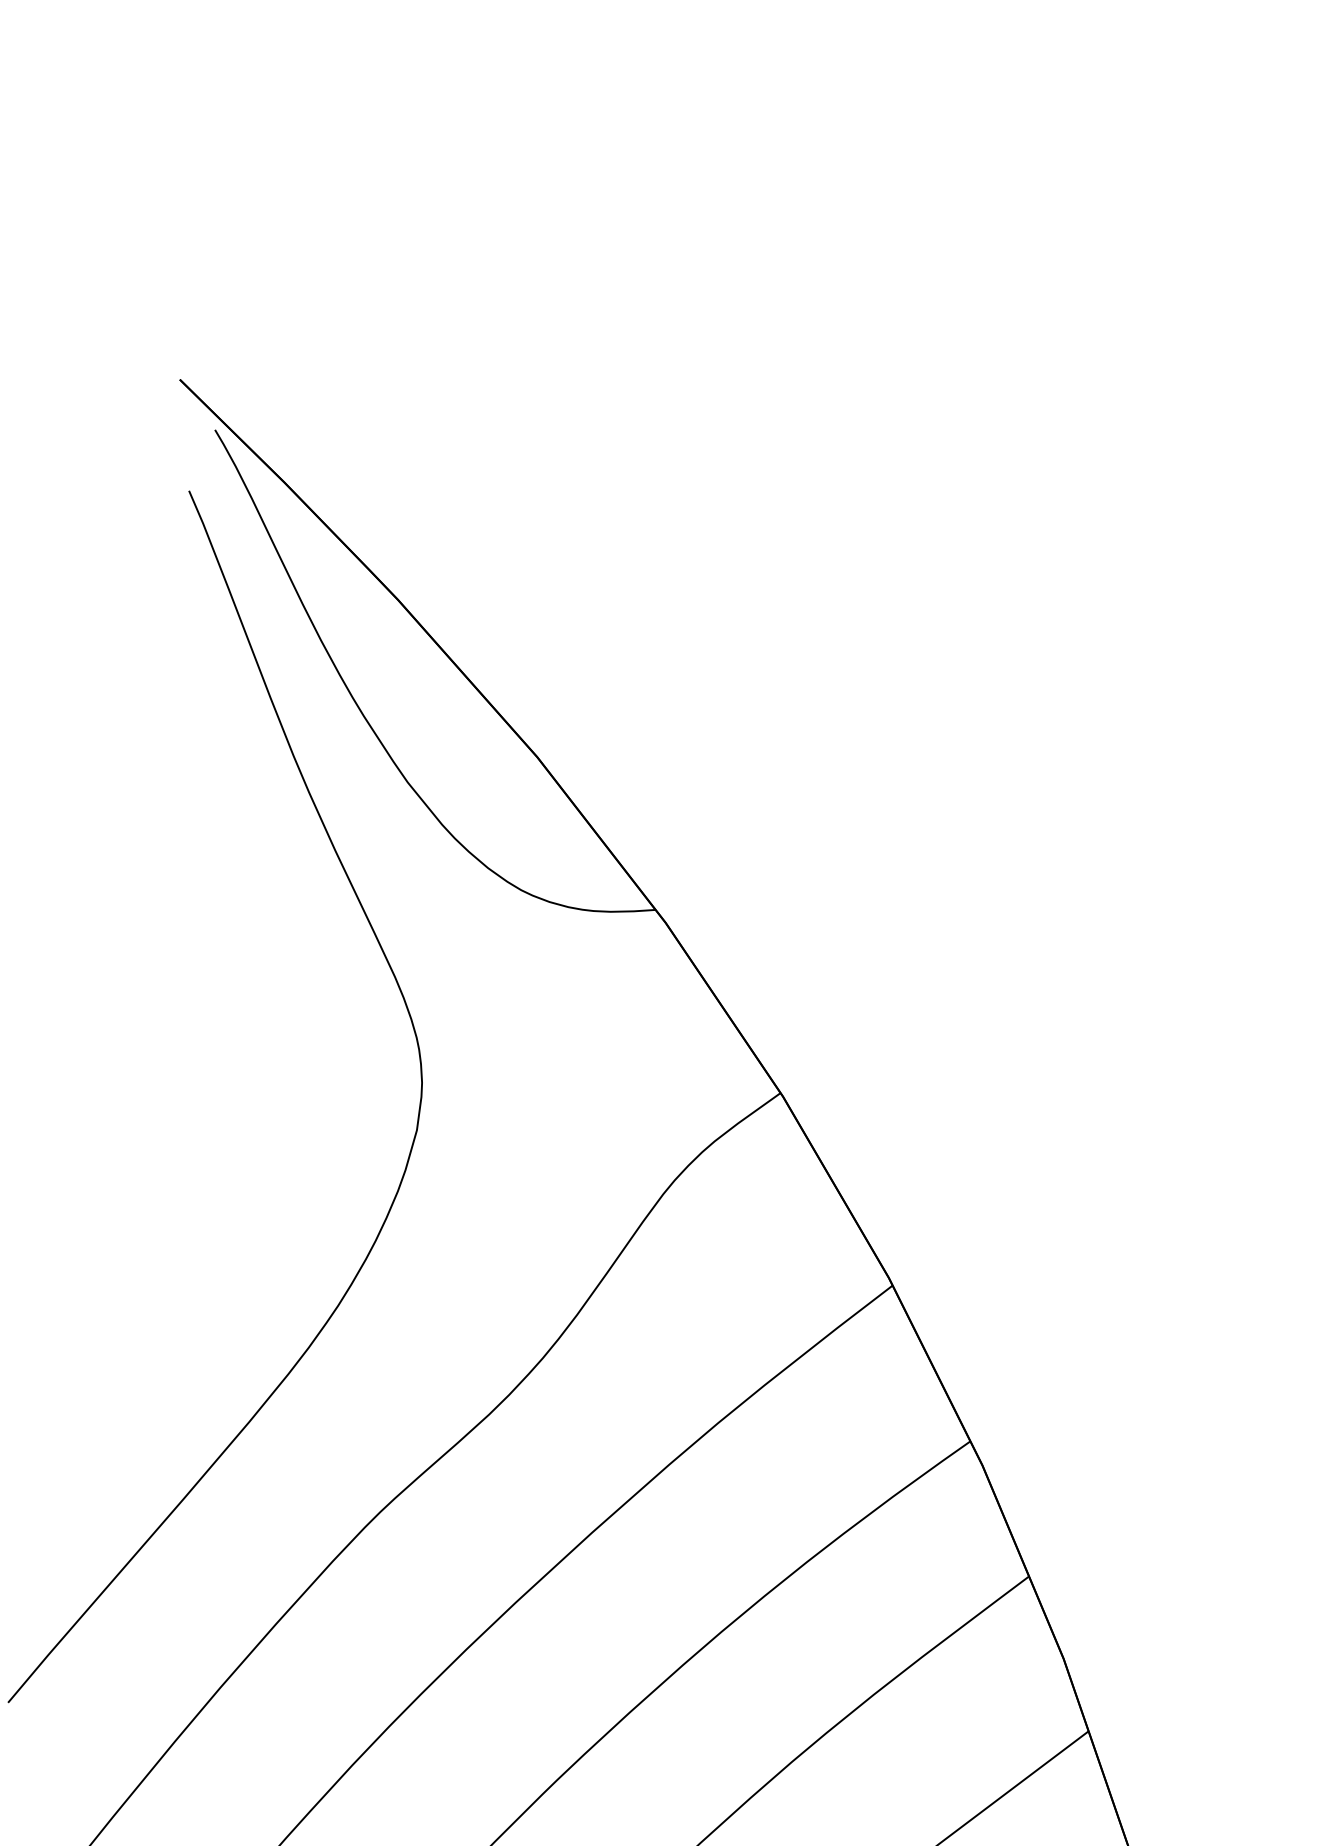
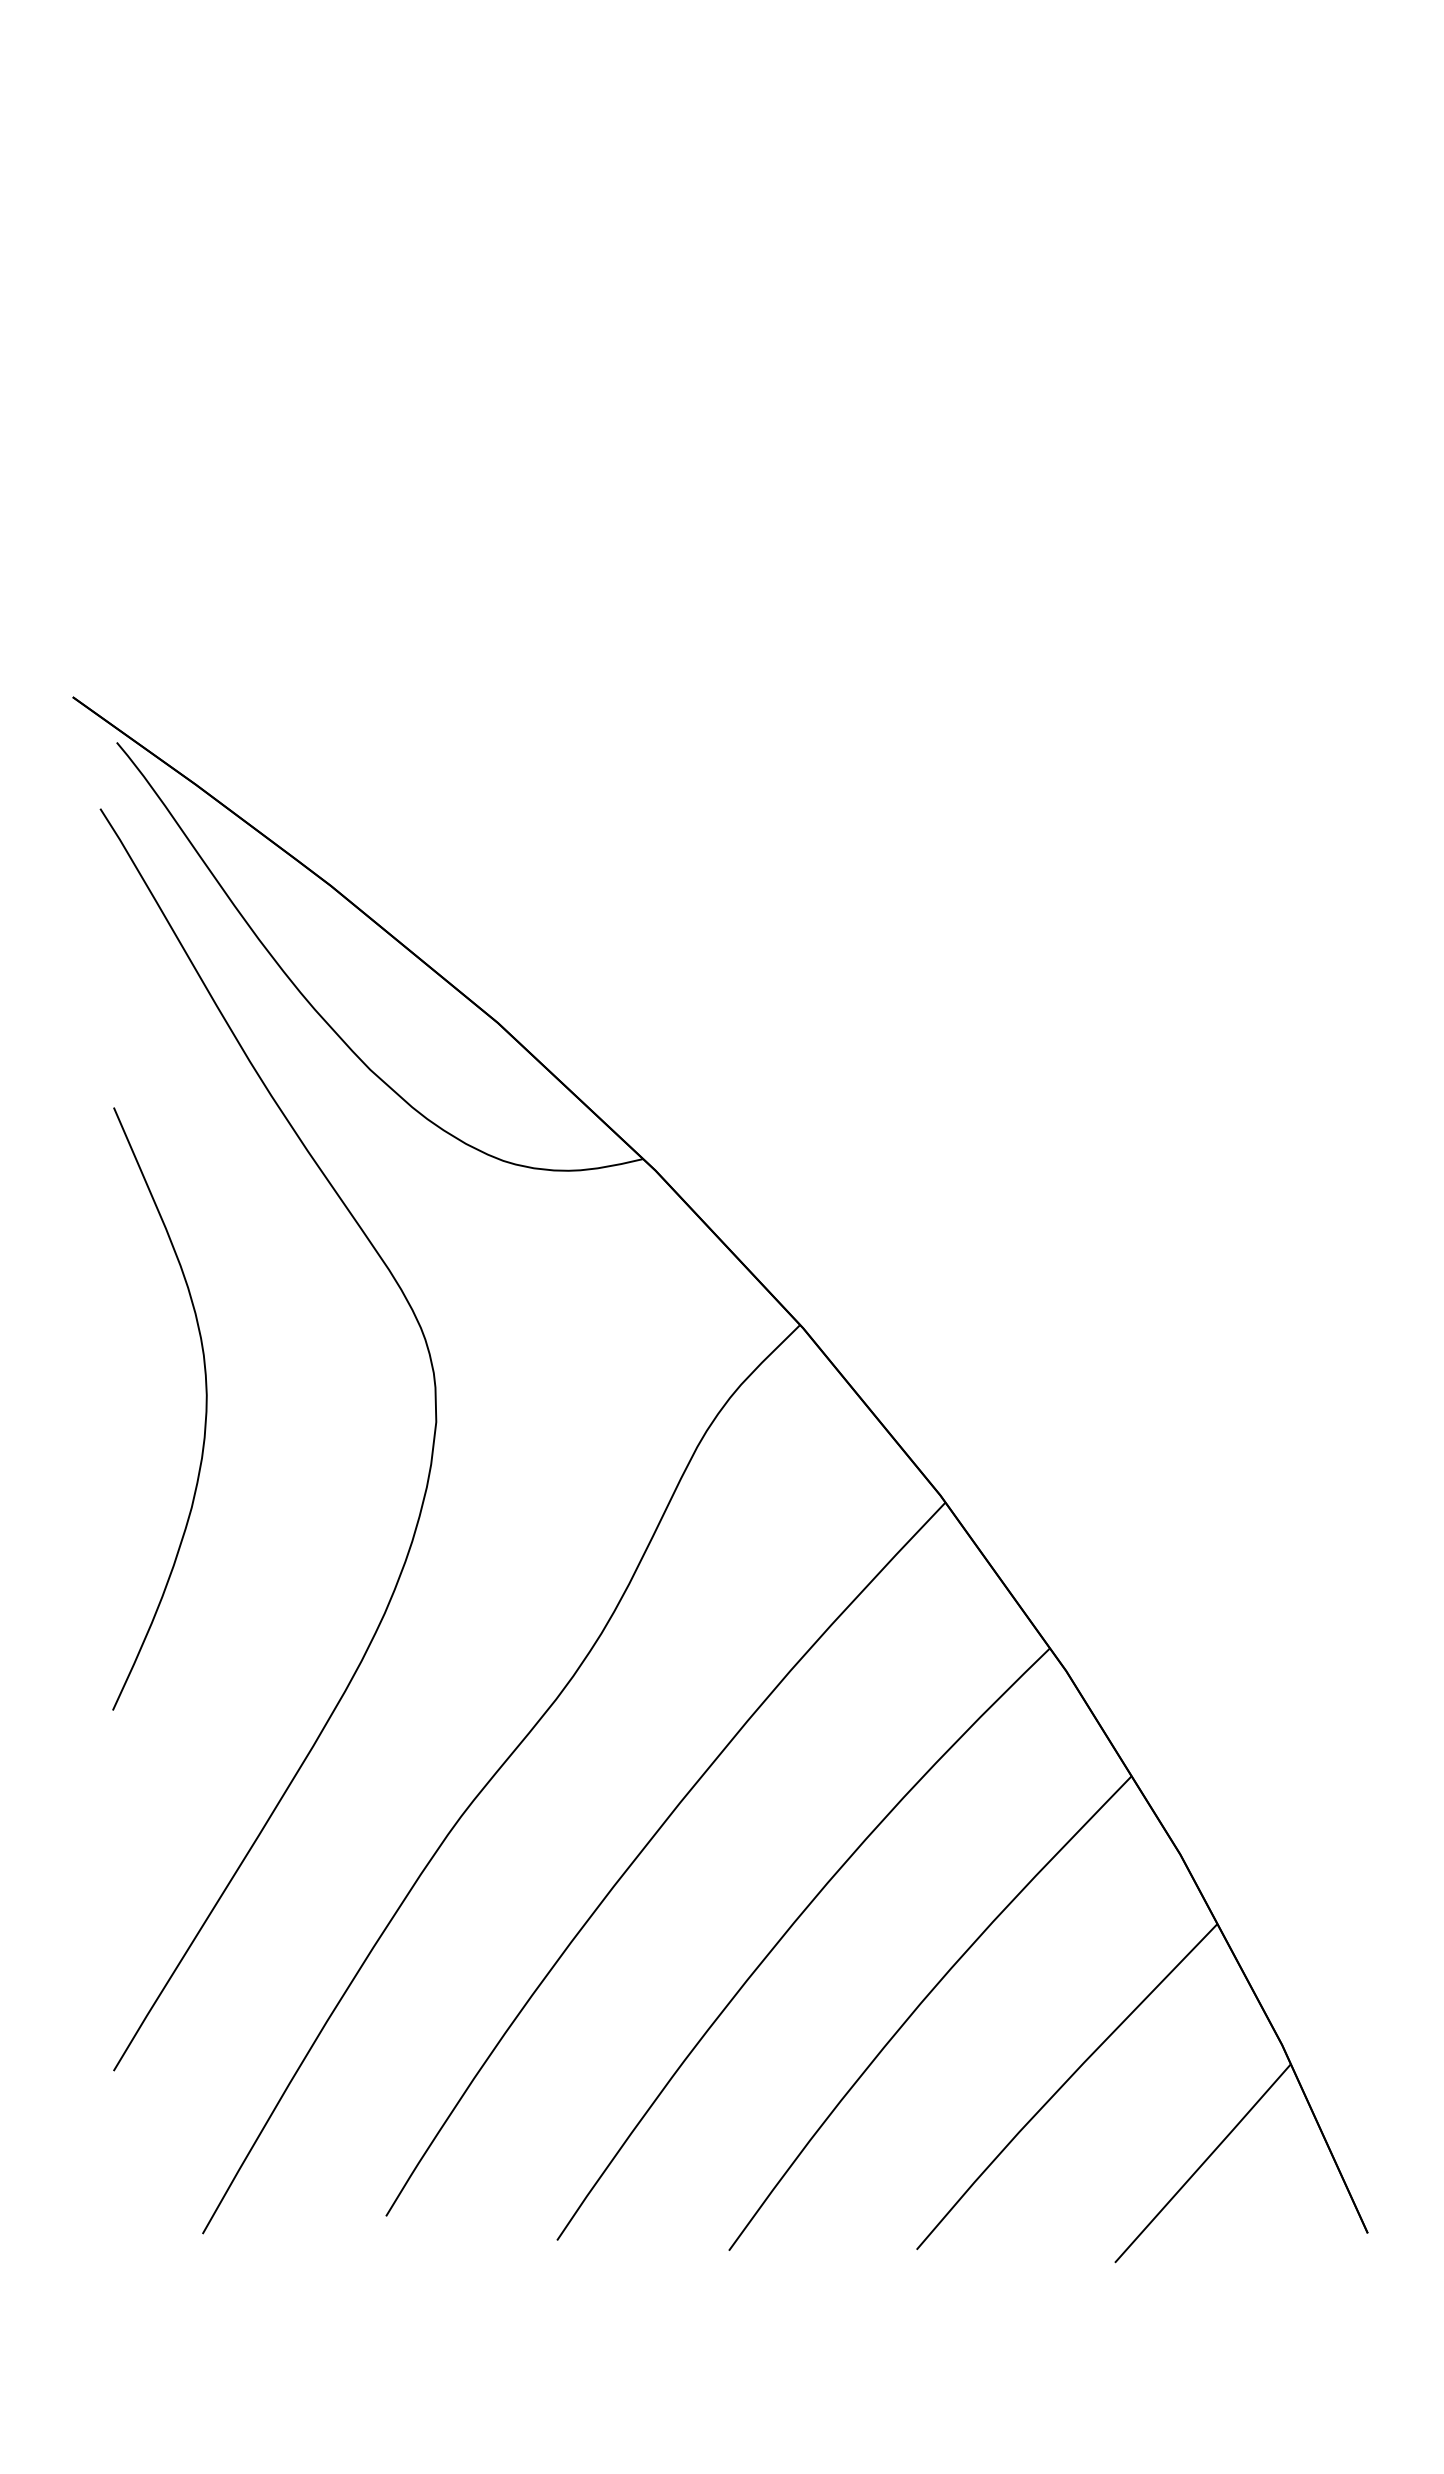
curve: (197, 1081) -> (205, 1408), added

